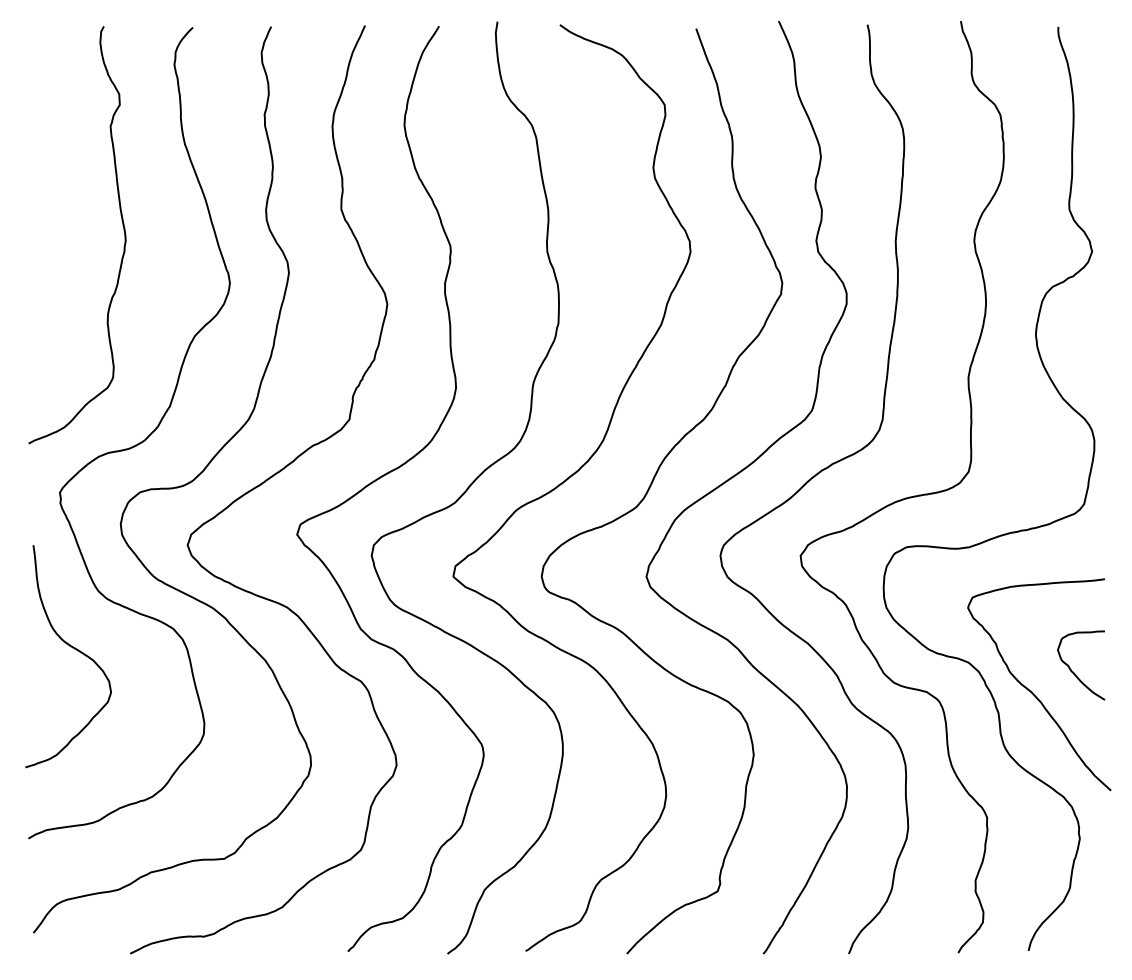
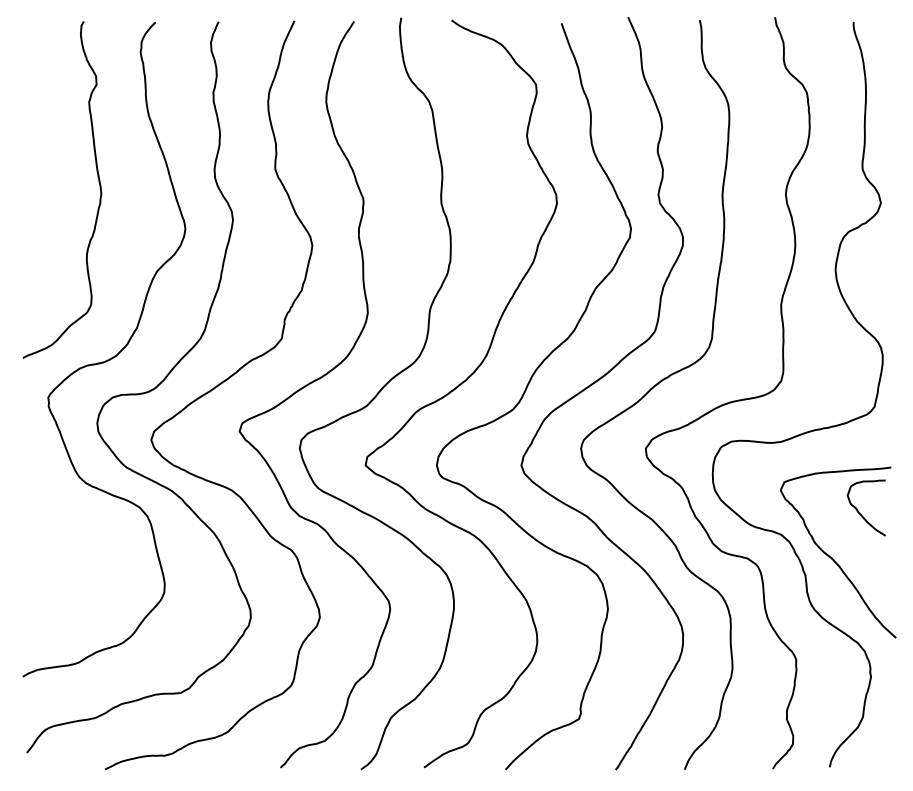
curve: (72, 648) -> (58, 523), removed
curve: (1074, 672) -> (861, 513), moved

